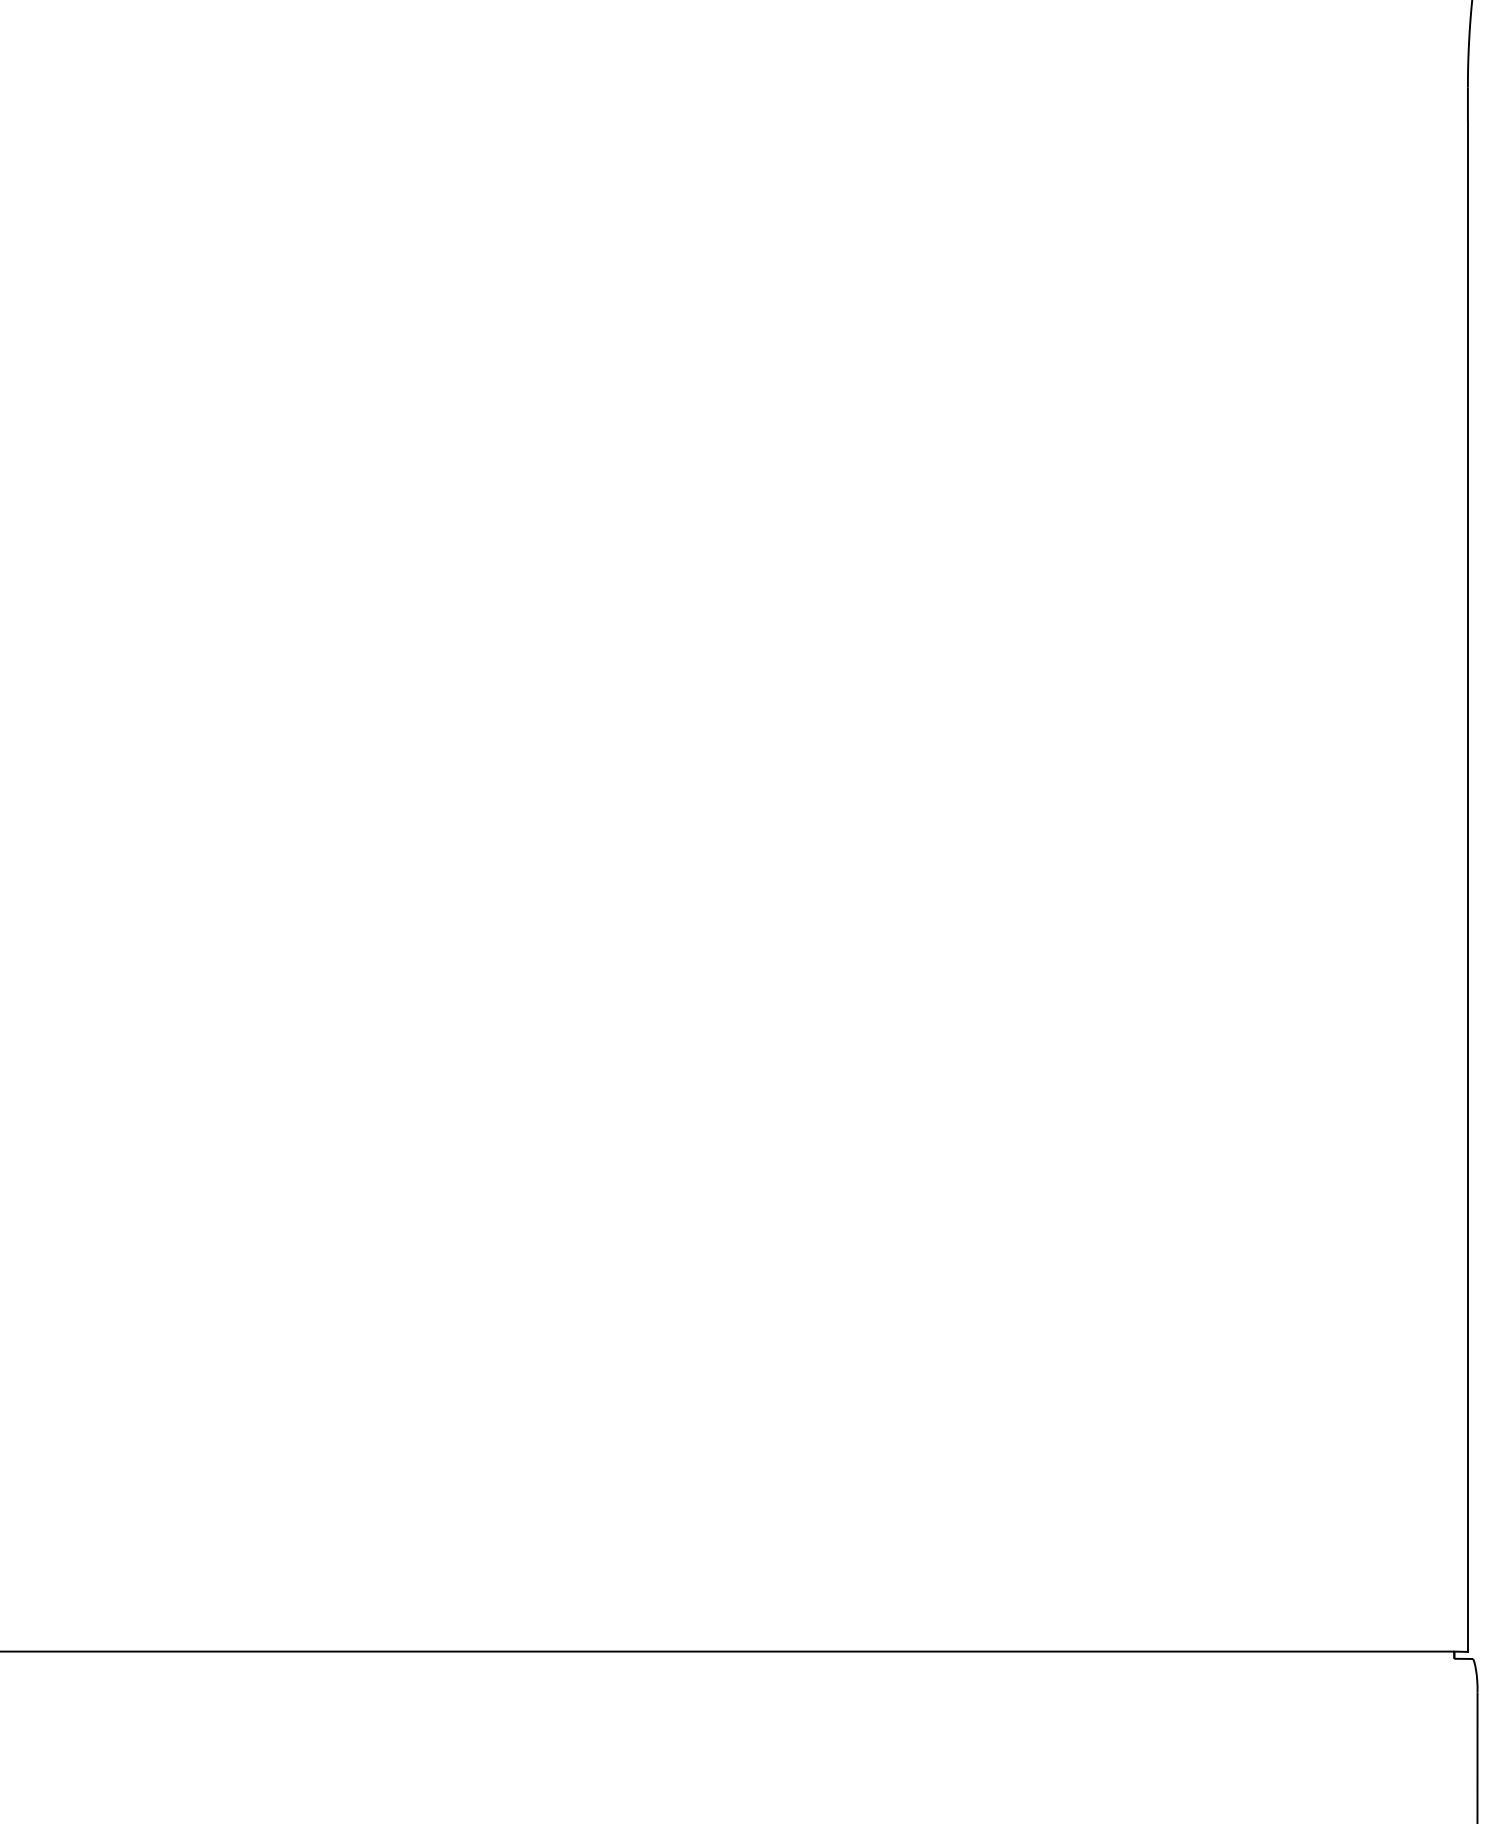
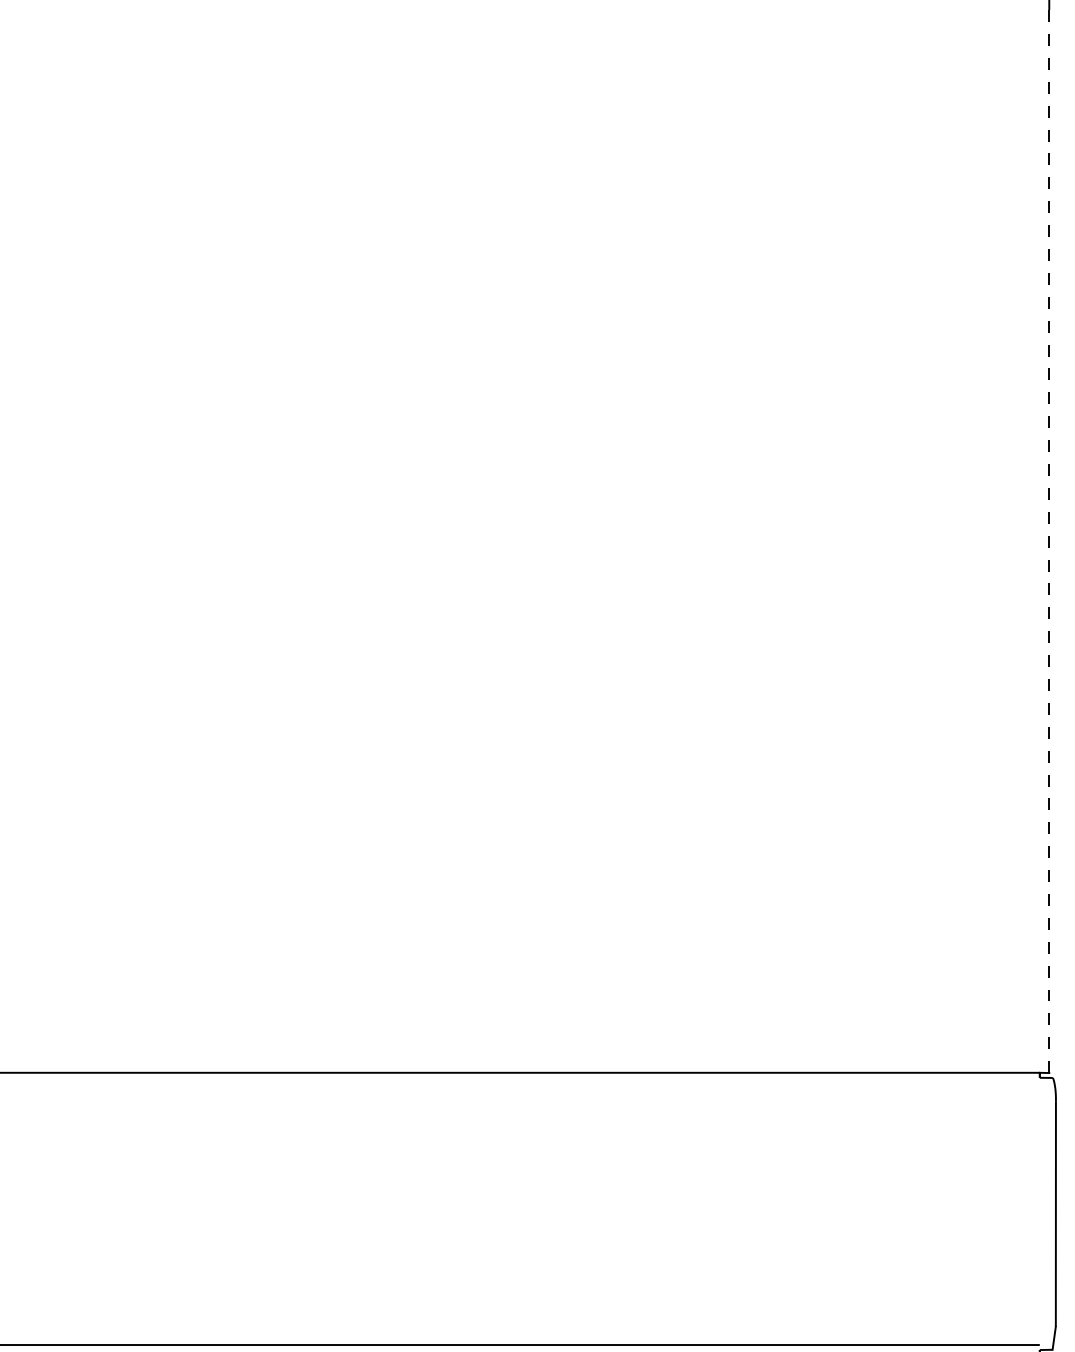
line: (1468, 888) -> (1049, 542), solid -> dashed

